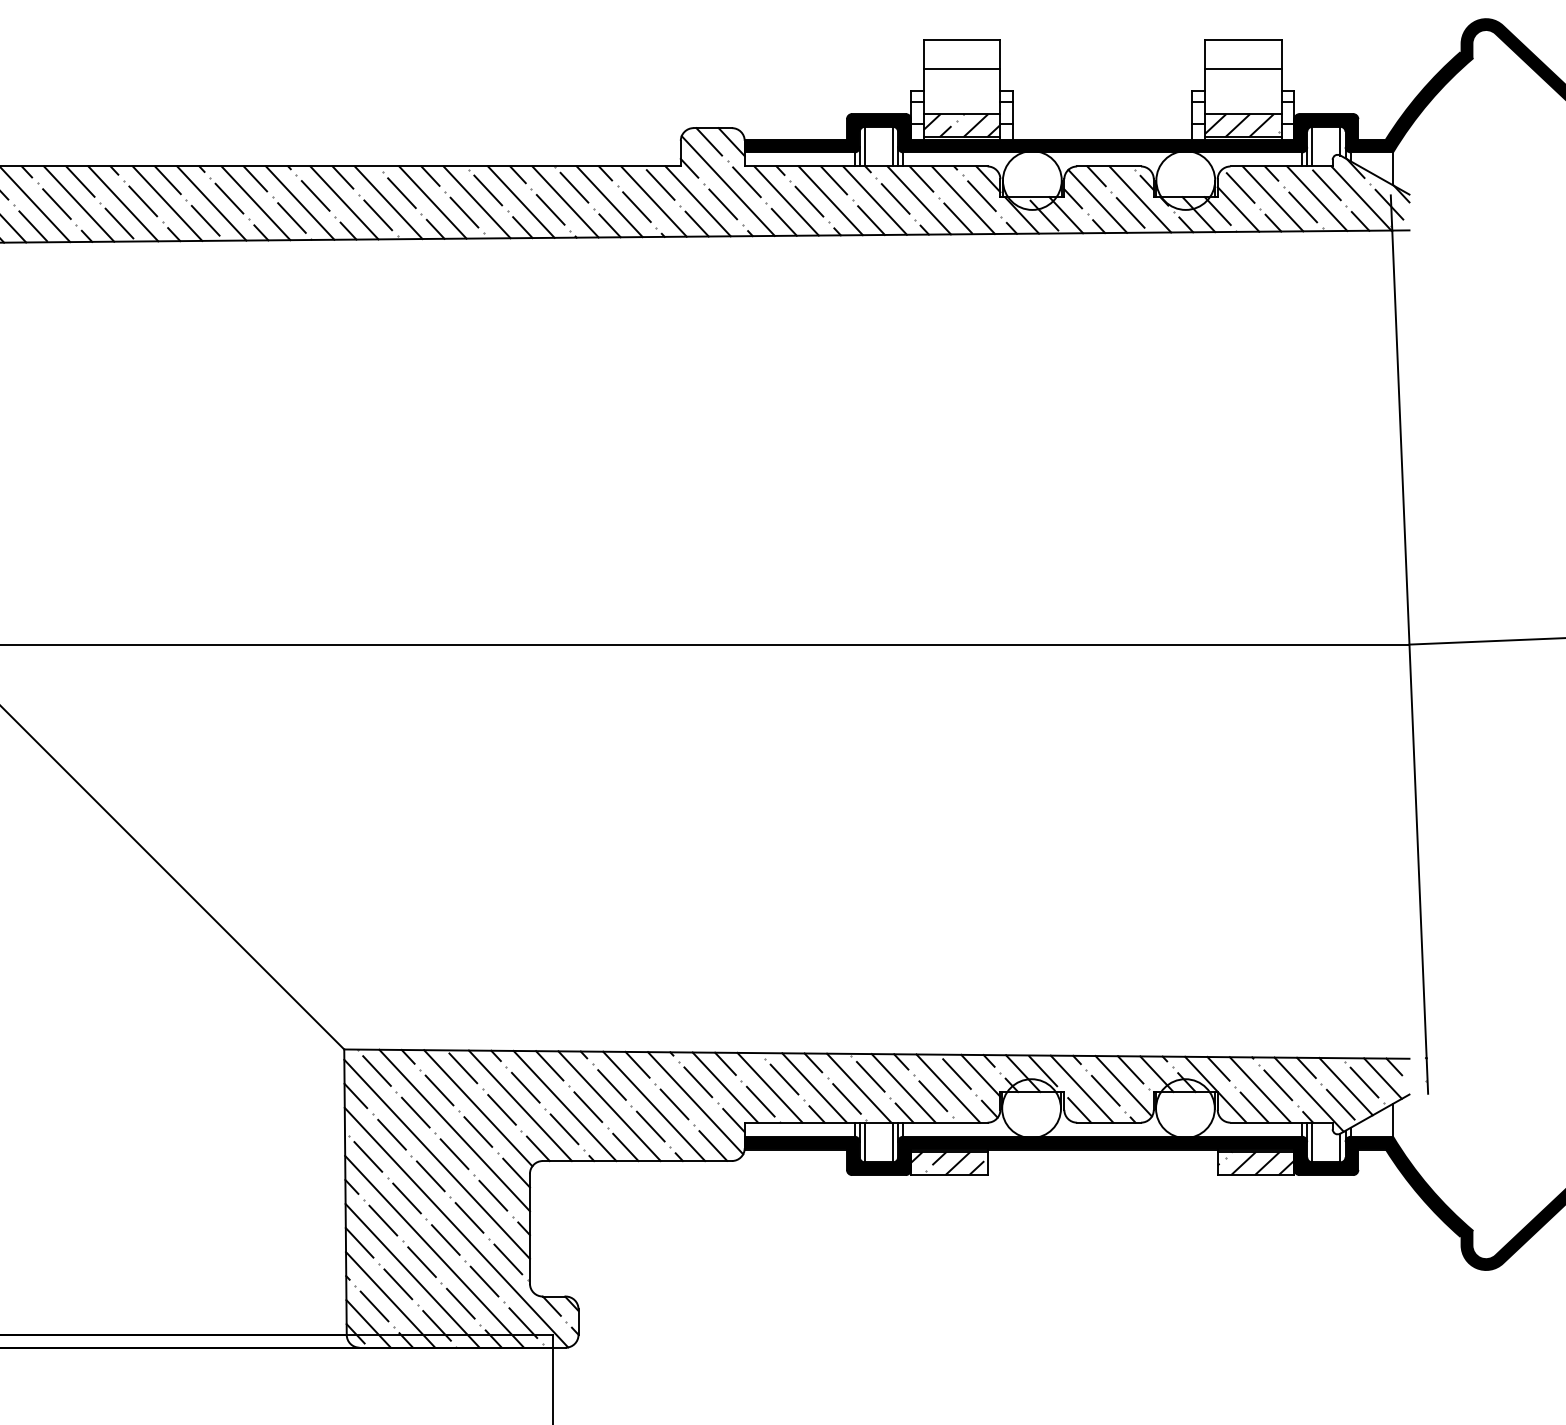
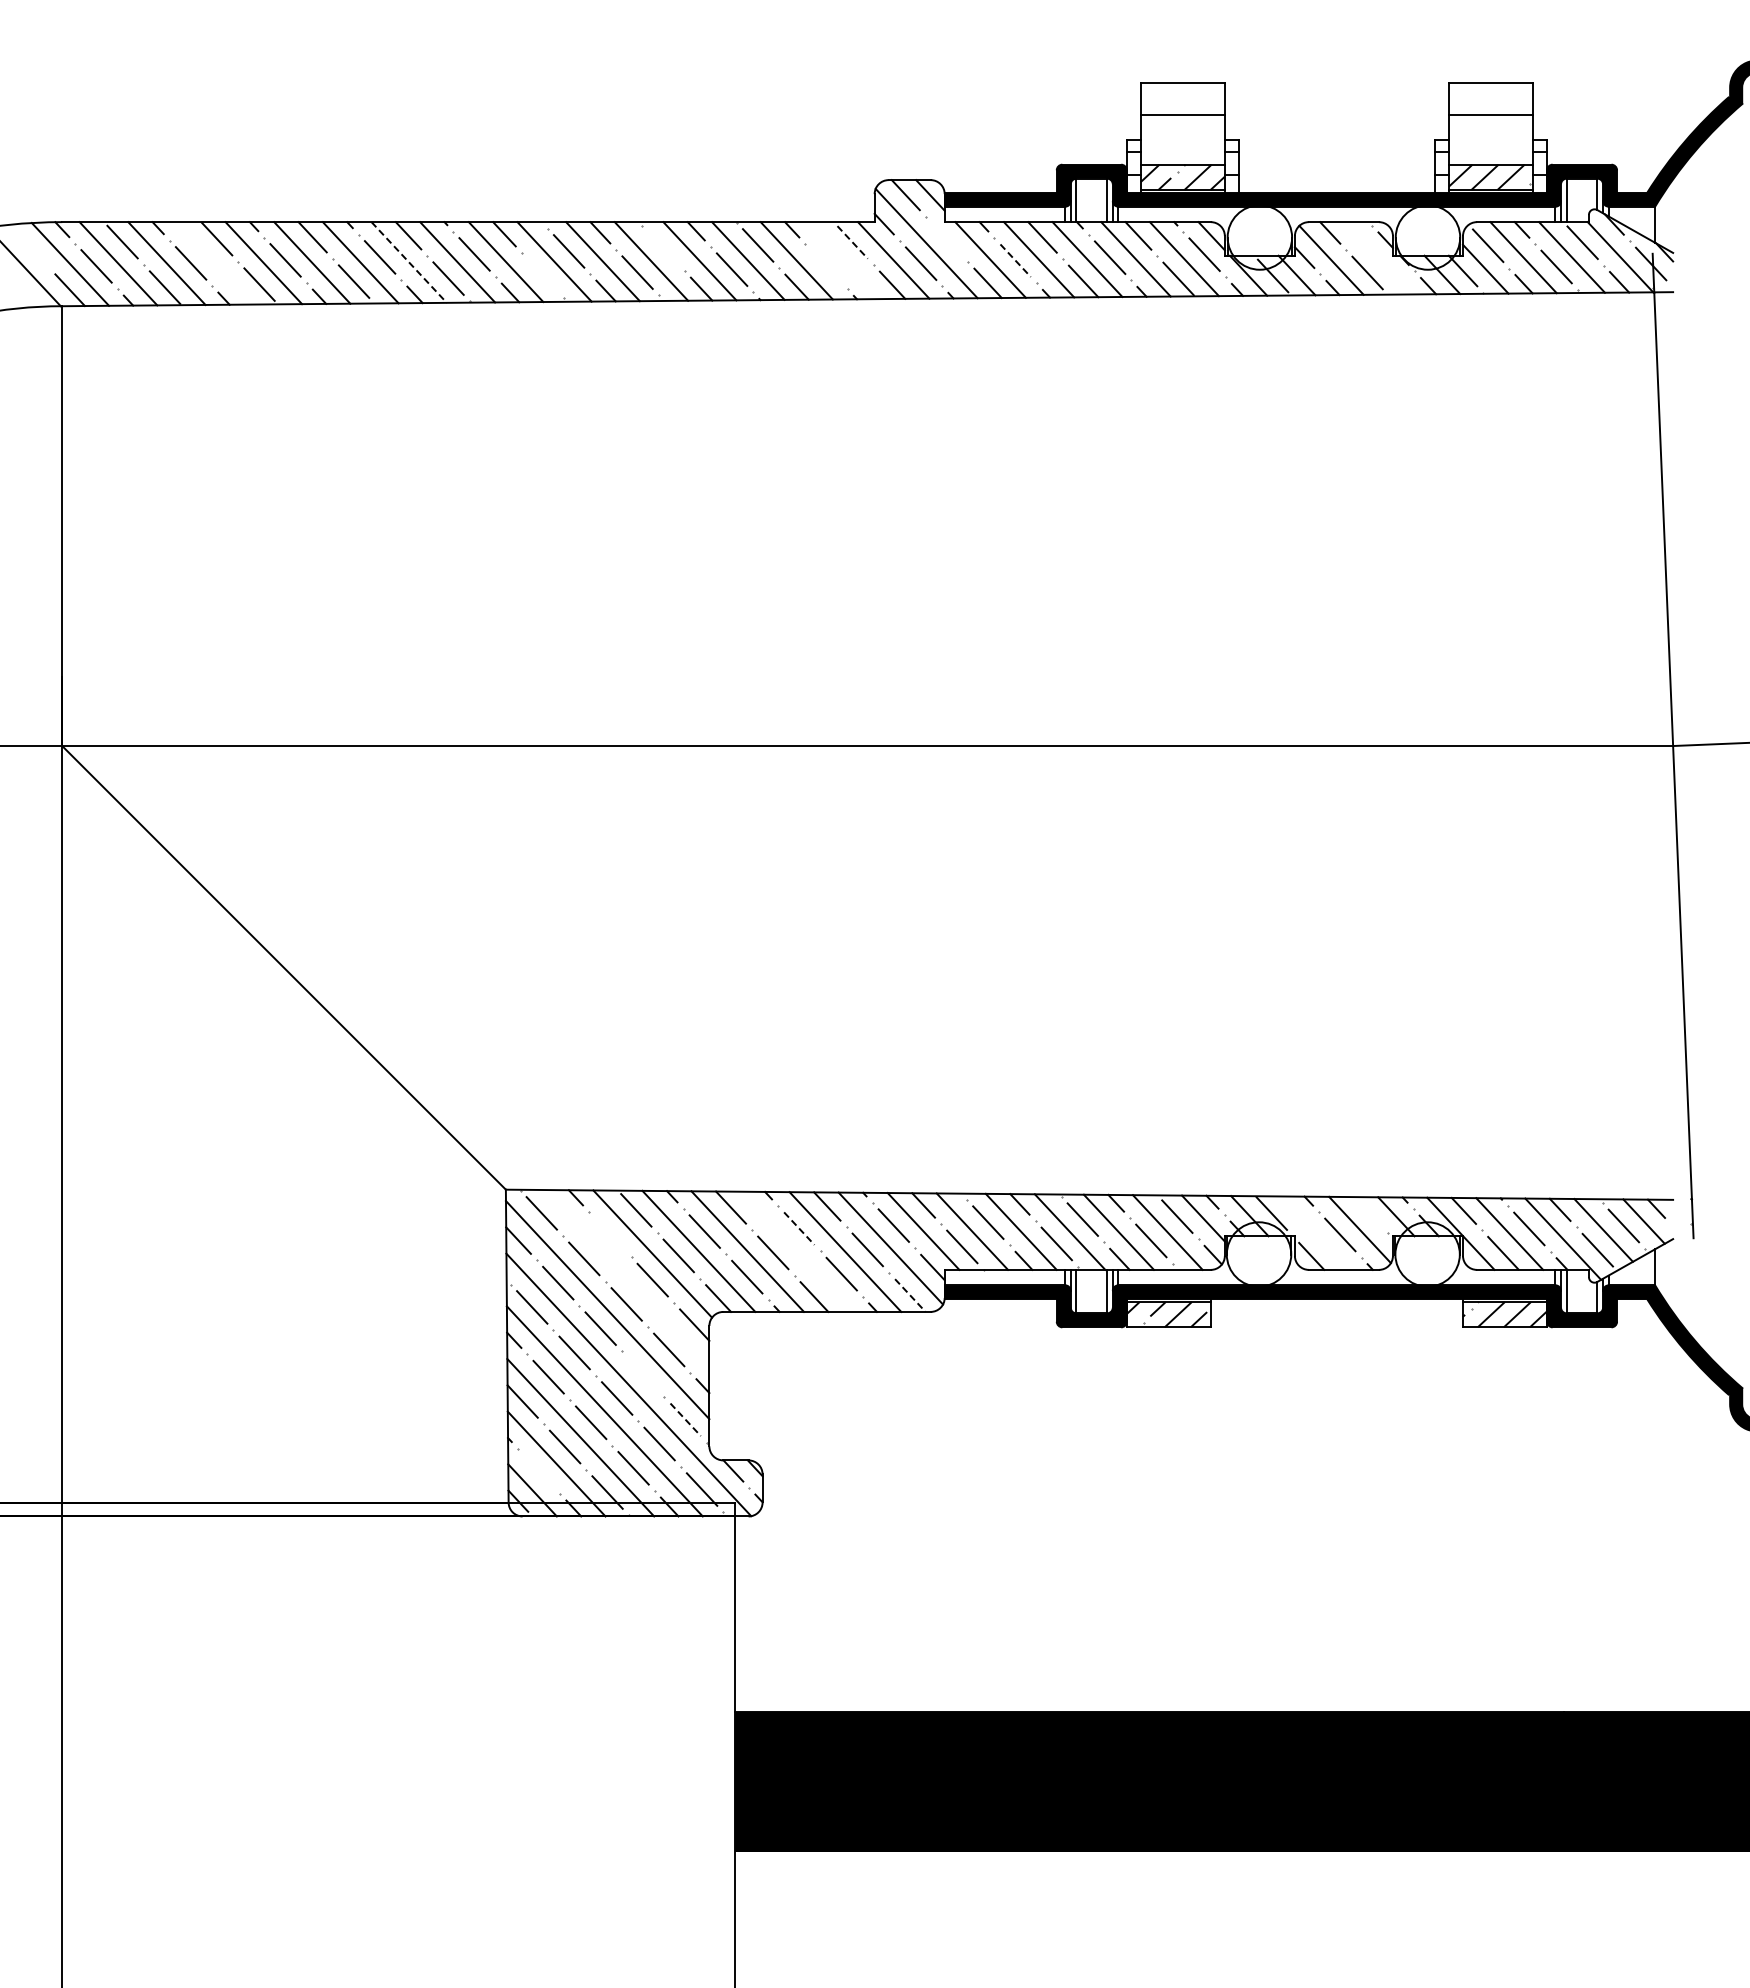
line: (746, 182) -> (946, 239), removed
line: (660, 185) -> (852, 242), solid -> dashed
line: (488, 190) -> (663, 248), removed
line: (1139, 199) -> (1377, 258), removed
line: (654, 201) -> (845, 260), removed
line: (809, 202) -> (1015, 261), solid -> dashed
line: (256, 203) -> (409, 262), solid -> dashed
line: (78, 204) -> (214, 263), removed
line: (636, 206) -> (826, 266), removed
line: (377, 215) -> (542, 275), removed
line: (1130, 1069) -> (1367, 1211), removed
line: (612, 1085) -> (799, 1229), solid -> dashed
line: (1082, 1088) -> (1314, 1232), removed
line: (439, 1090) -> (610, 1234), removed
line: (609, 1105) -> (796, 1251), removed
line: (454, 1130) -> (626, 1278), removed
line: (713, 1146) -> (910, 1295), solid -> dashed
line: (469, 1217) -> (643, 1373), removed
line: (508, 1260) -> (685, 1420), solid -> dashed
line: (374, 1306) -> (538, 1471), removed

